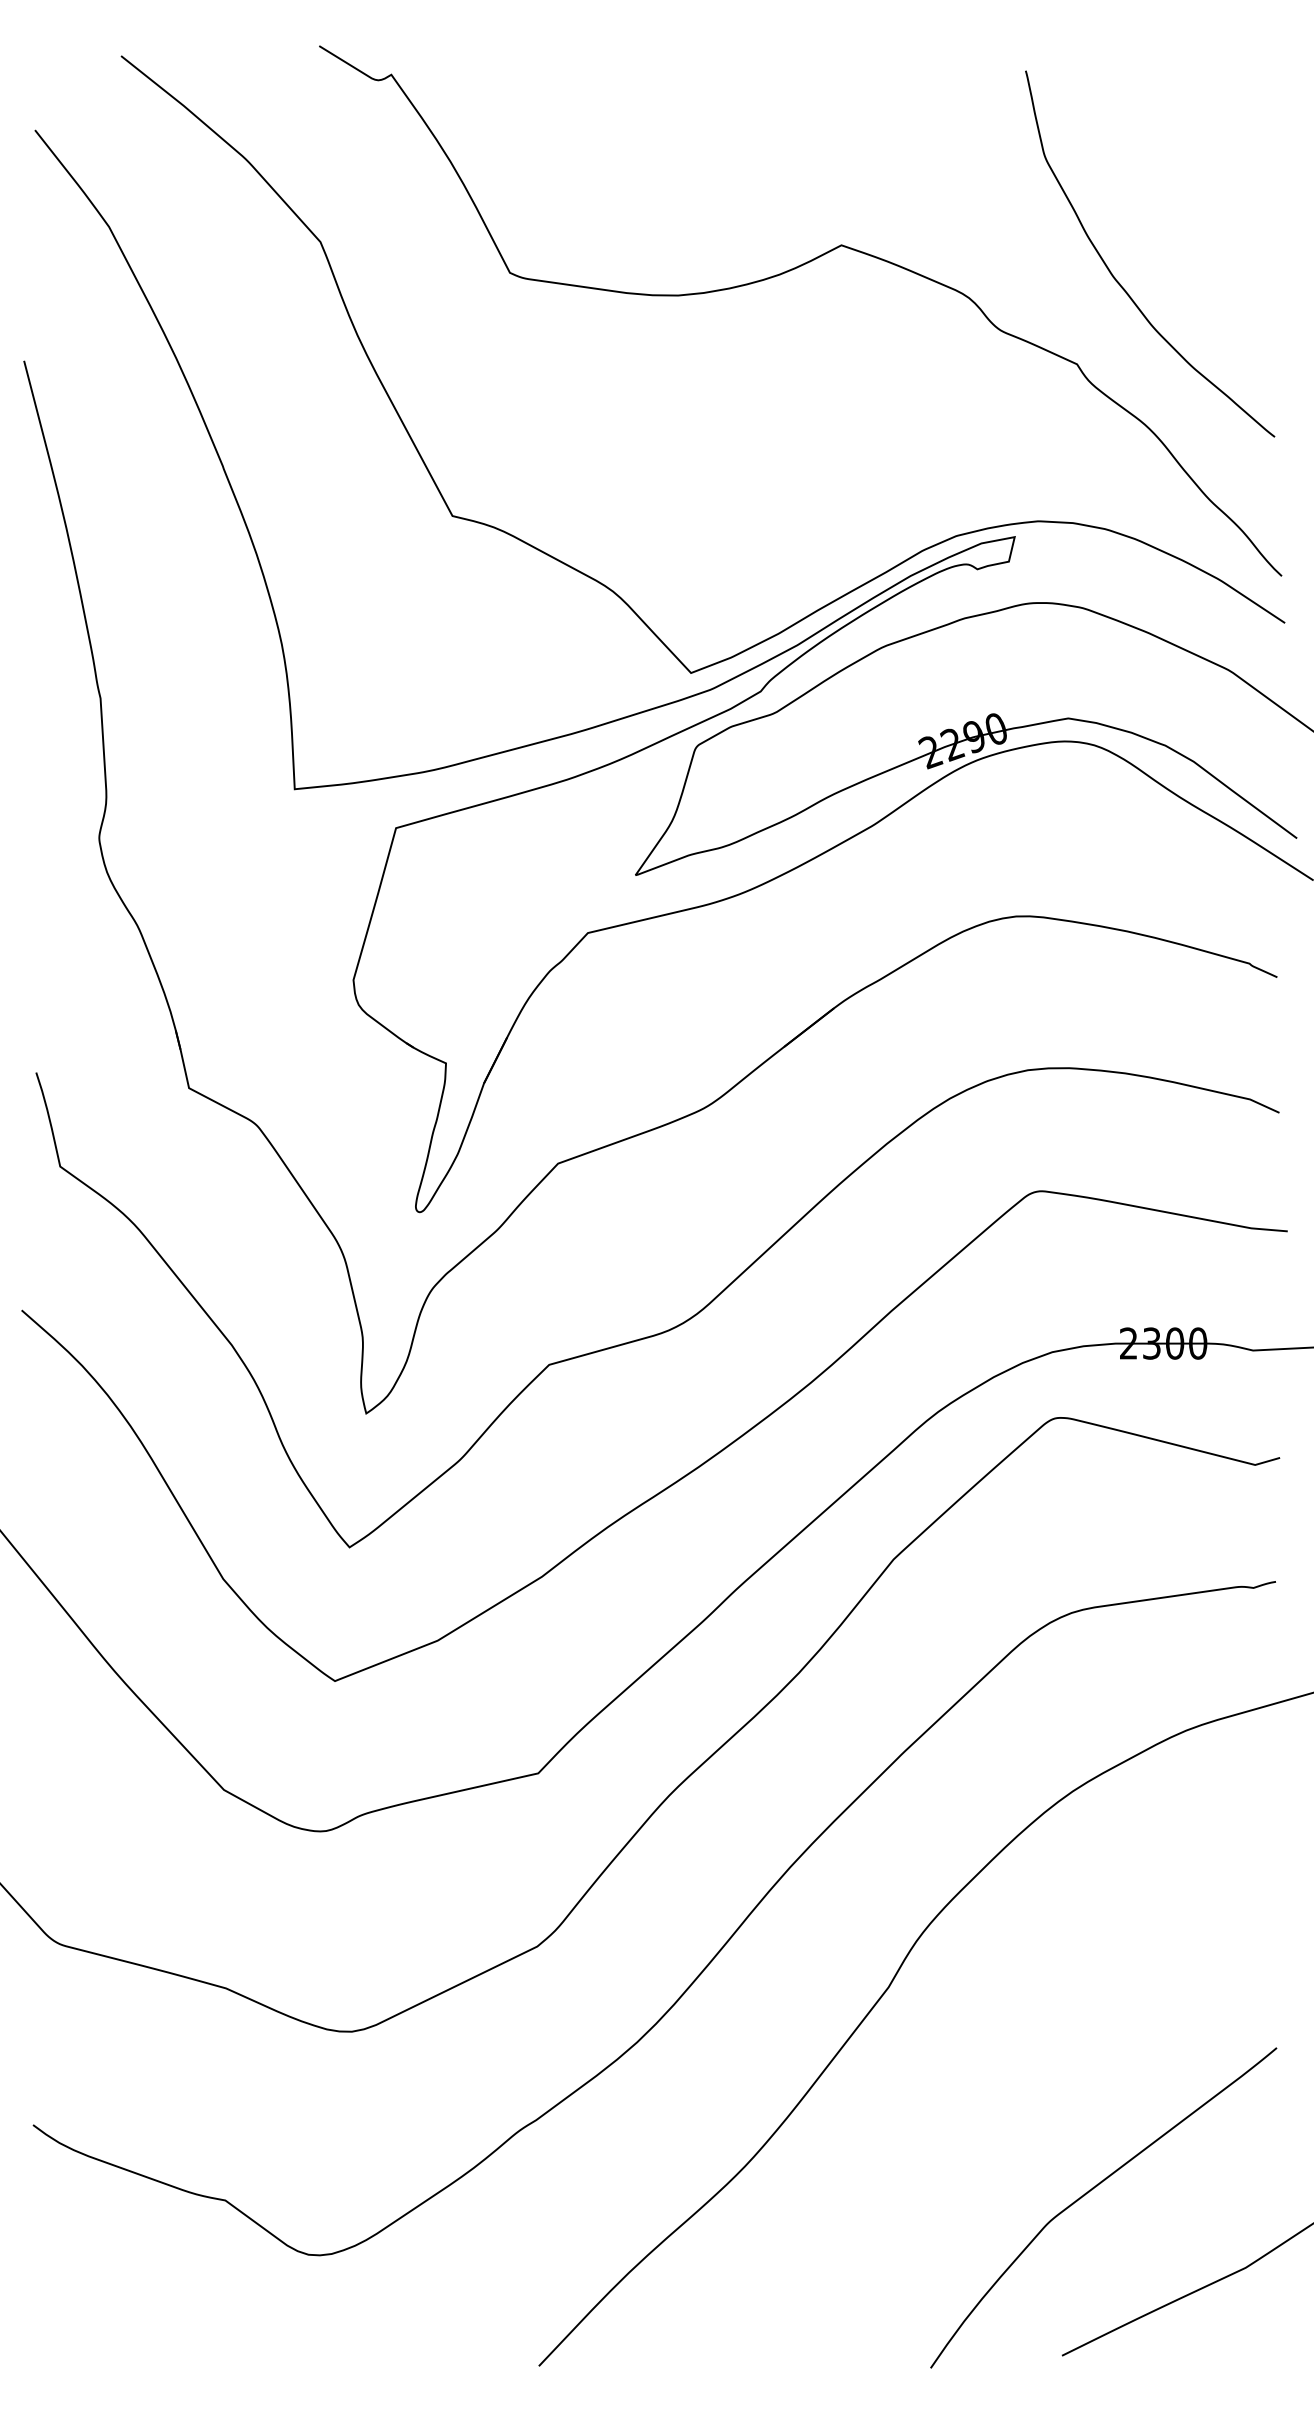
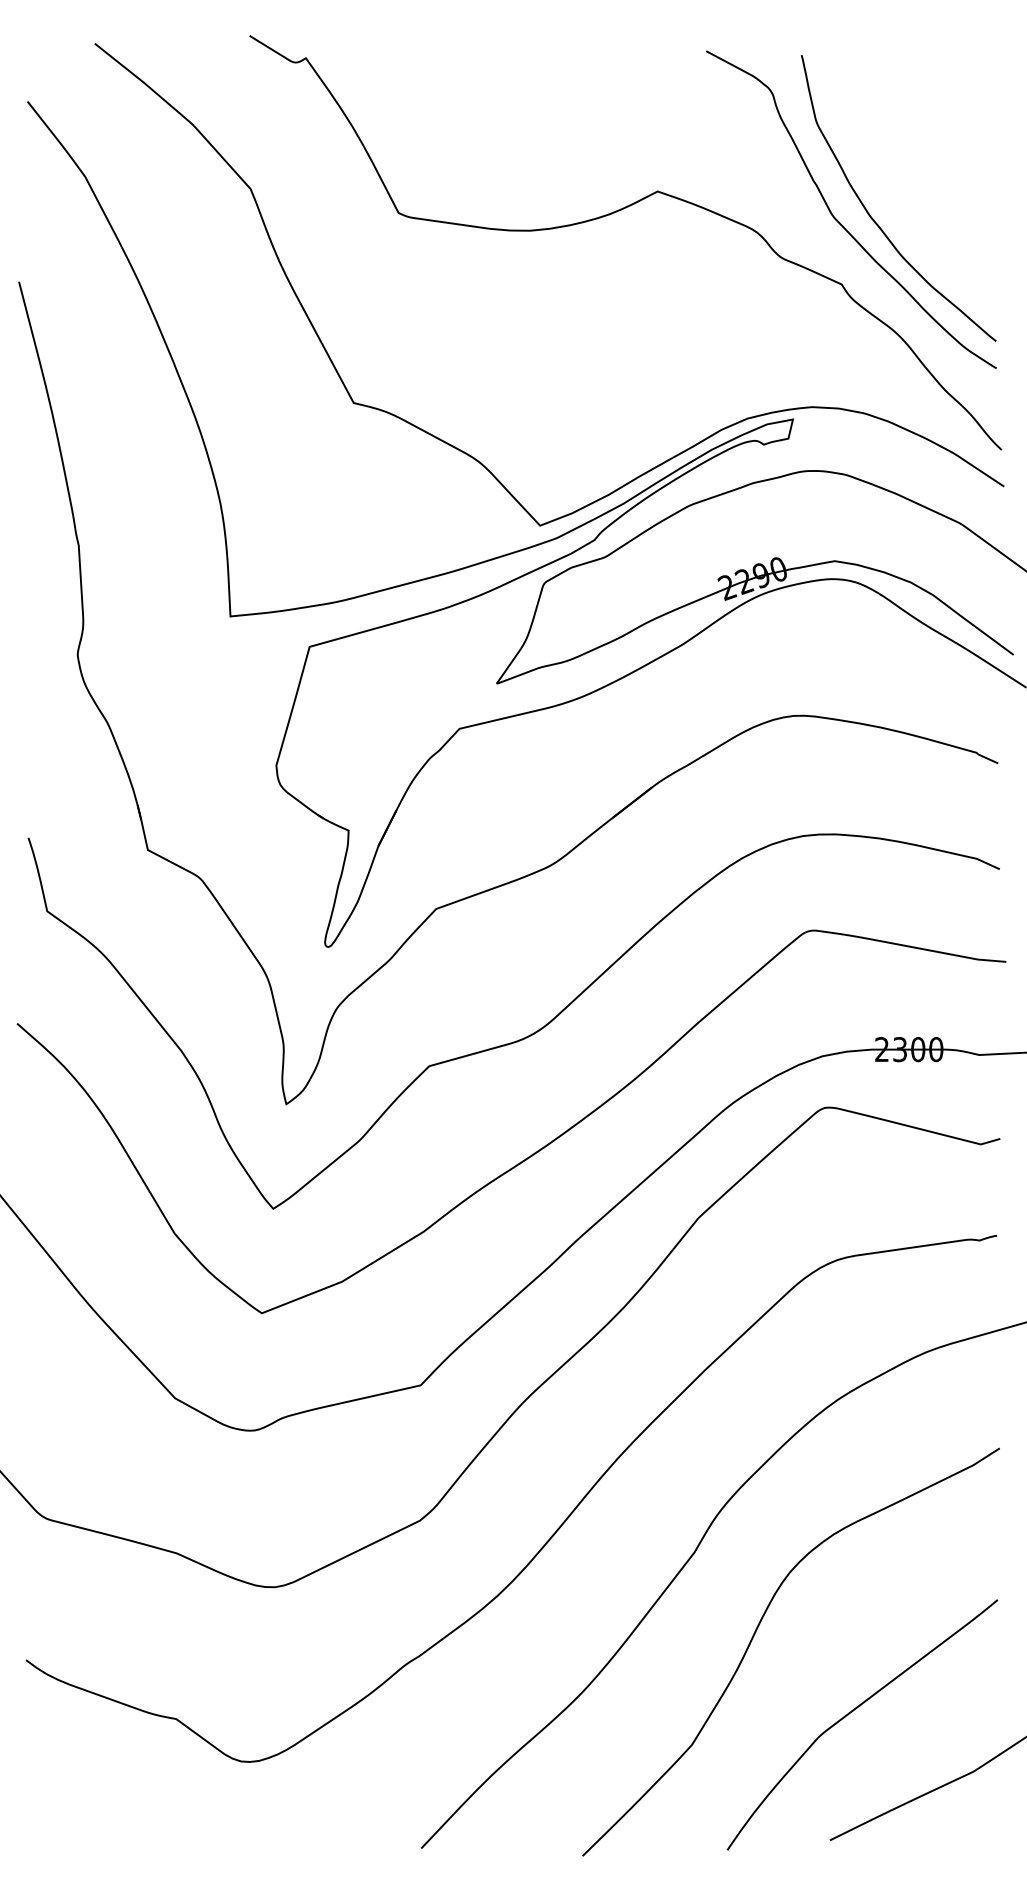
curve: (1073, 283) -> (838, 221), added
curve: (966, 2091) -> (755, 1633), added

